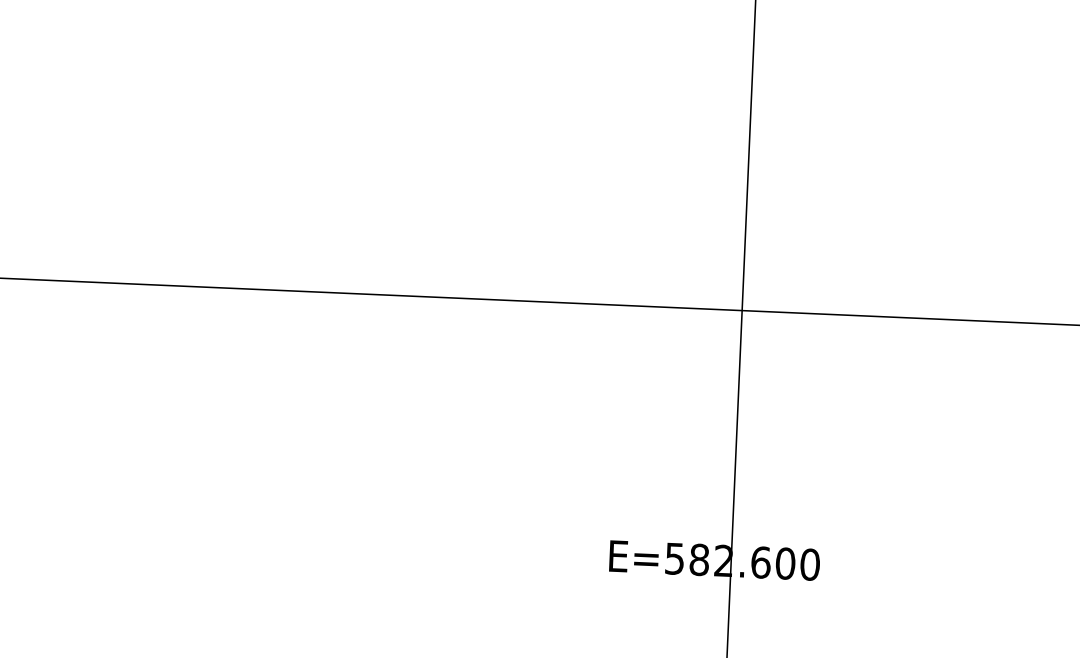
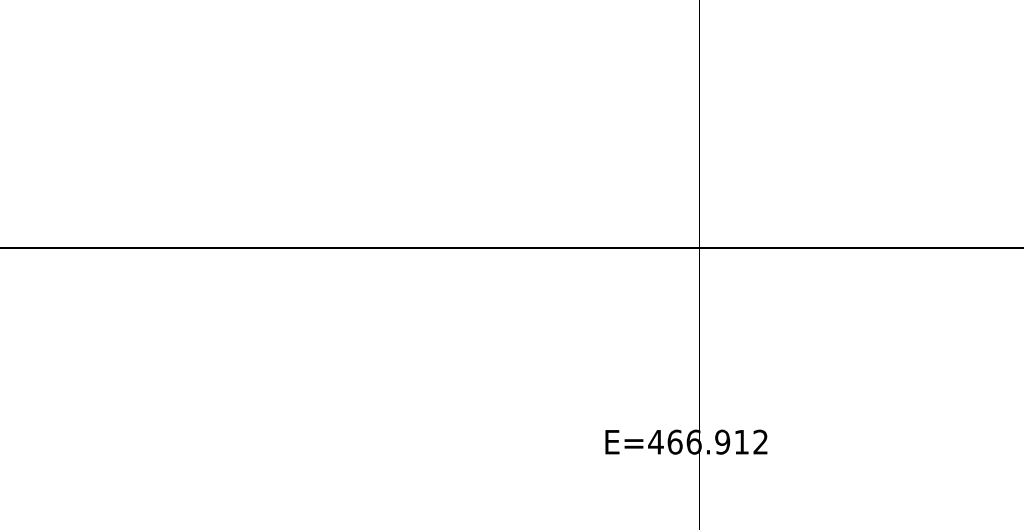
text: (742, 560) -> (708, 441), E=582.600 -> E=466.912

